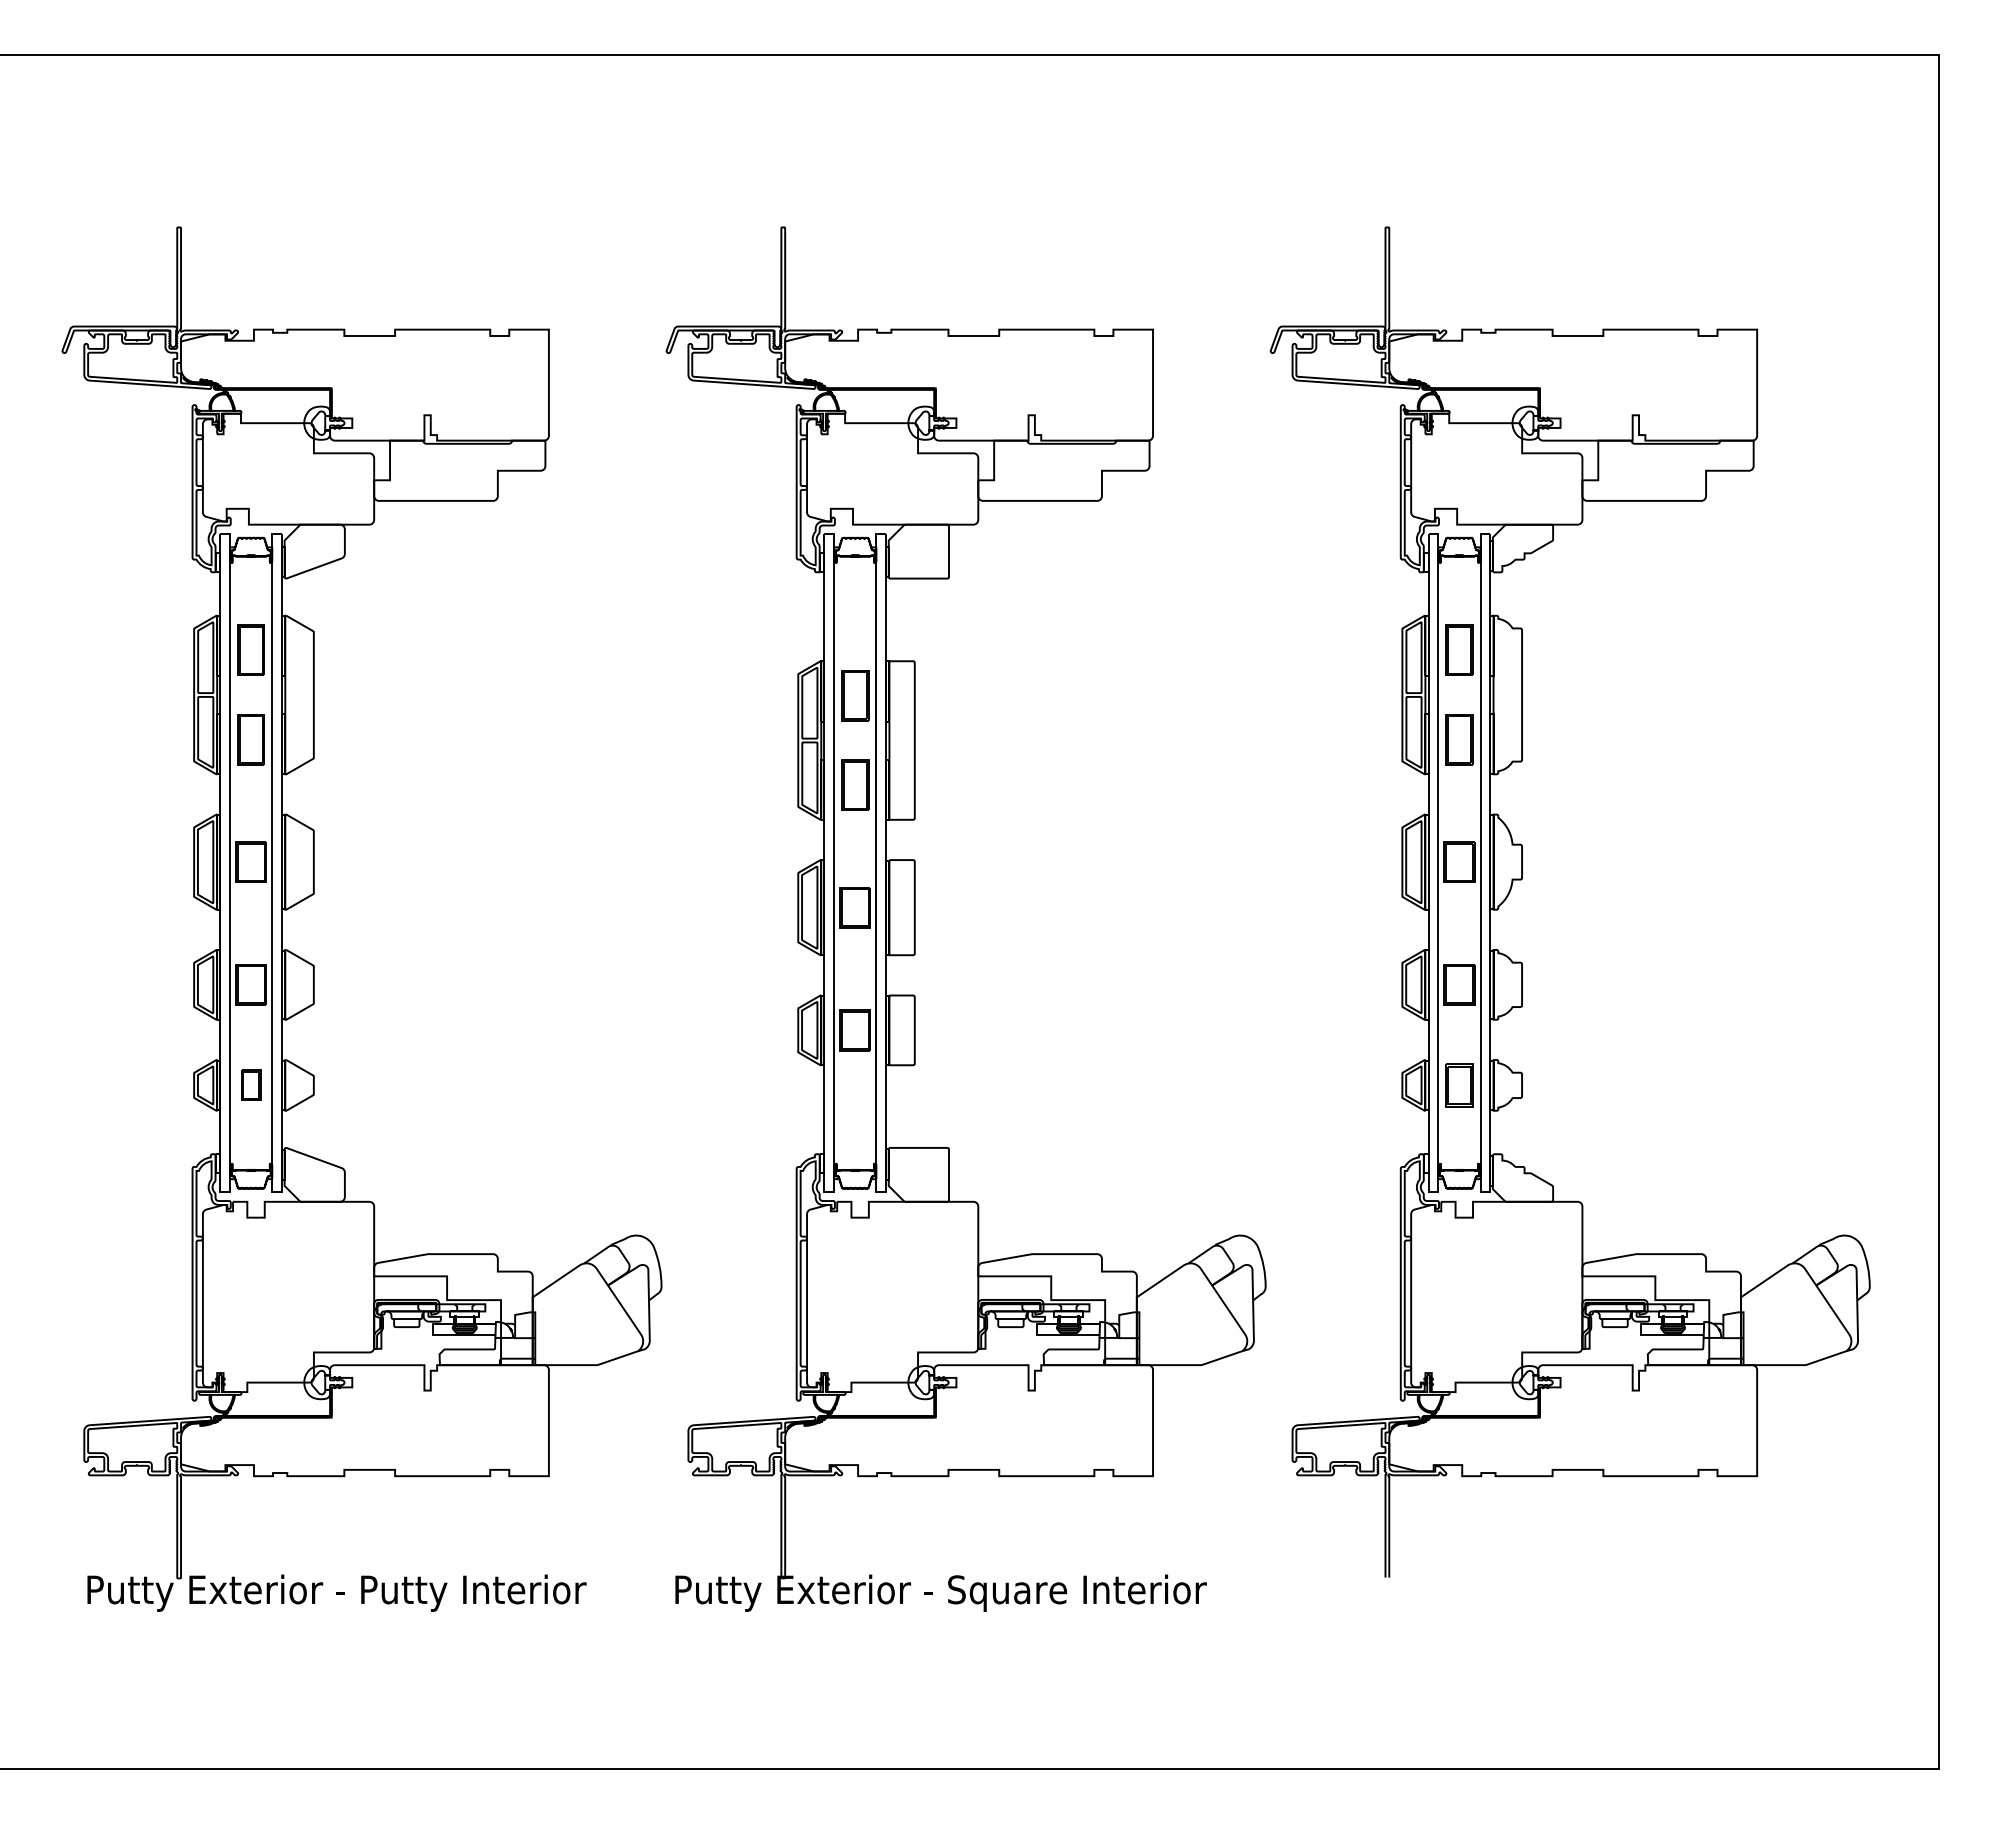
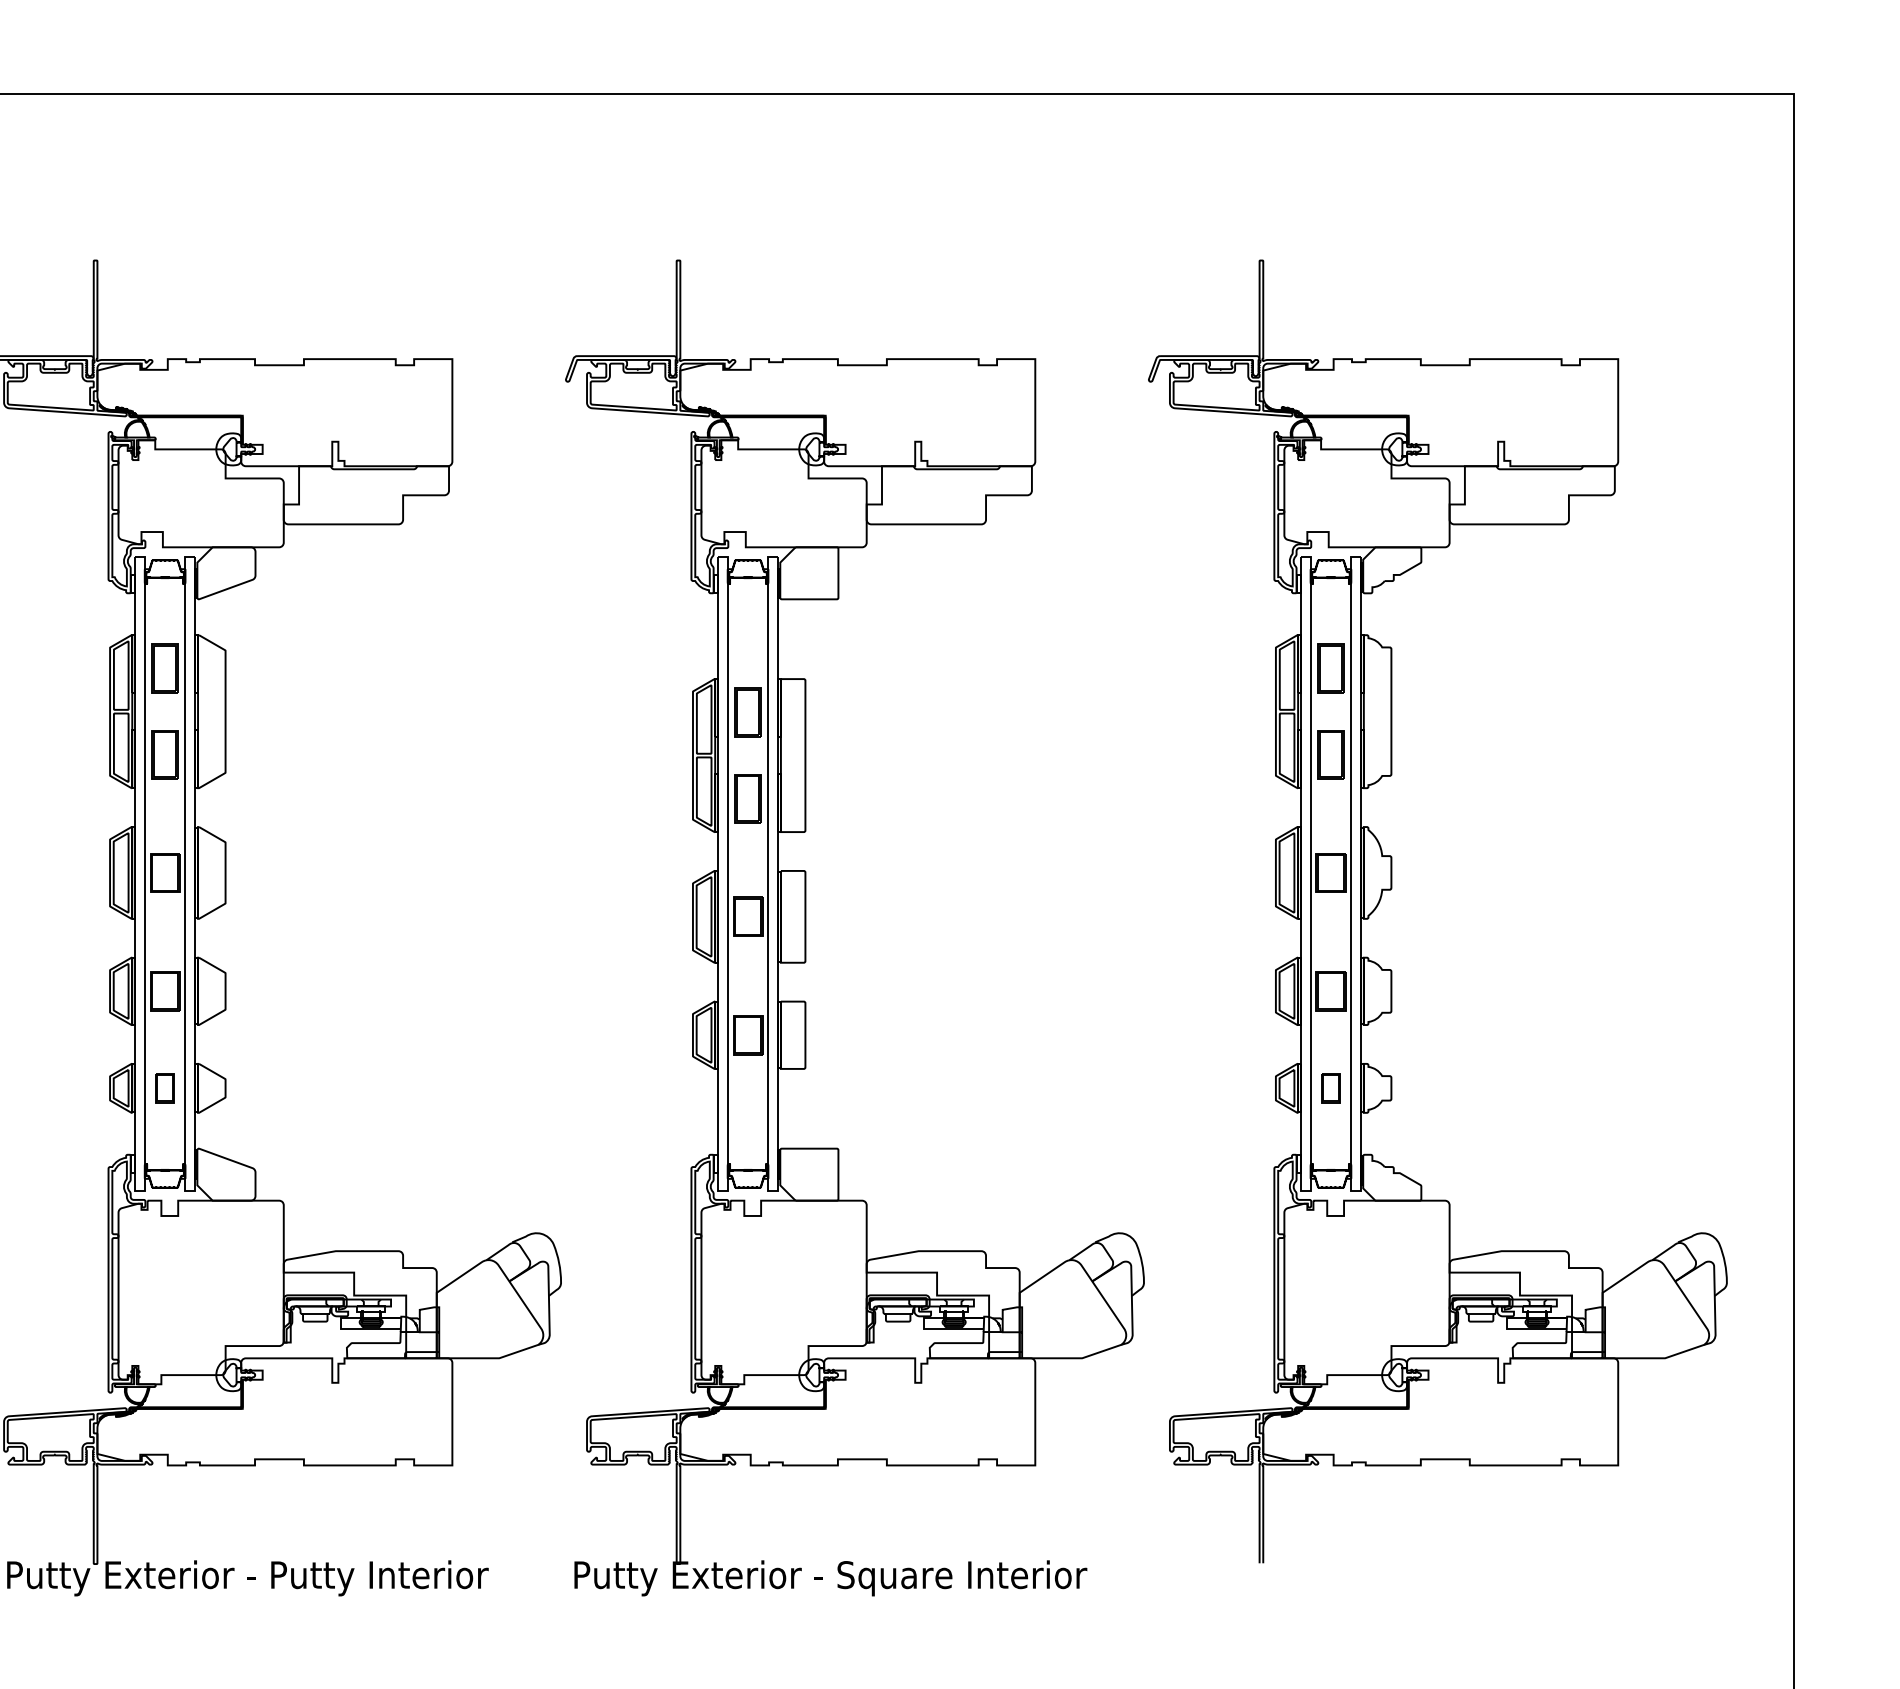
part: (1459, 1084) -> (1331, 1087), size x0.71

